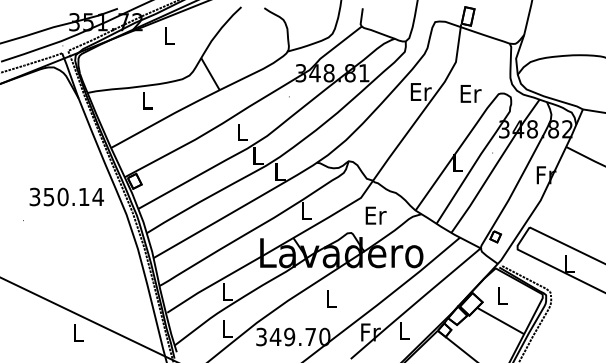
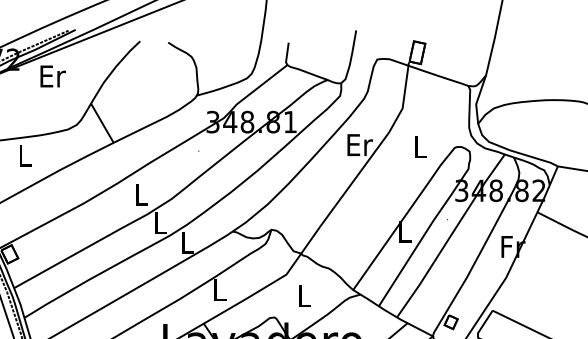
text: (169, 35) -> (52, 76), L -> Er
text: (470, 93) -> (420, 146), Er -> L
text: (375, 215) -> (304, 296), Er -> L

